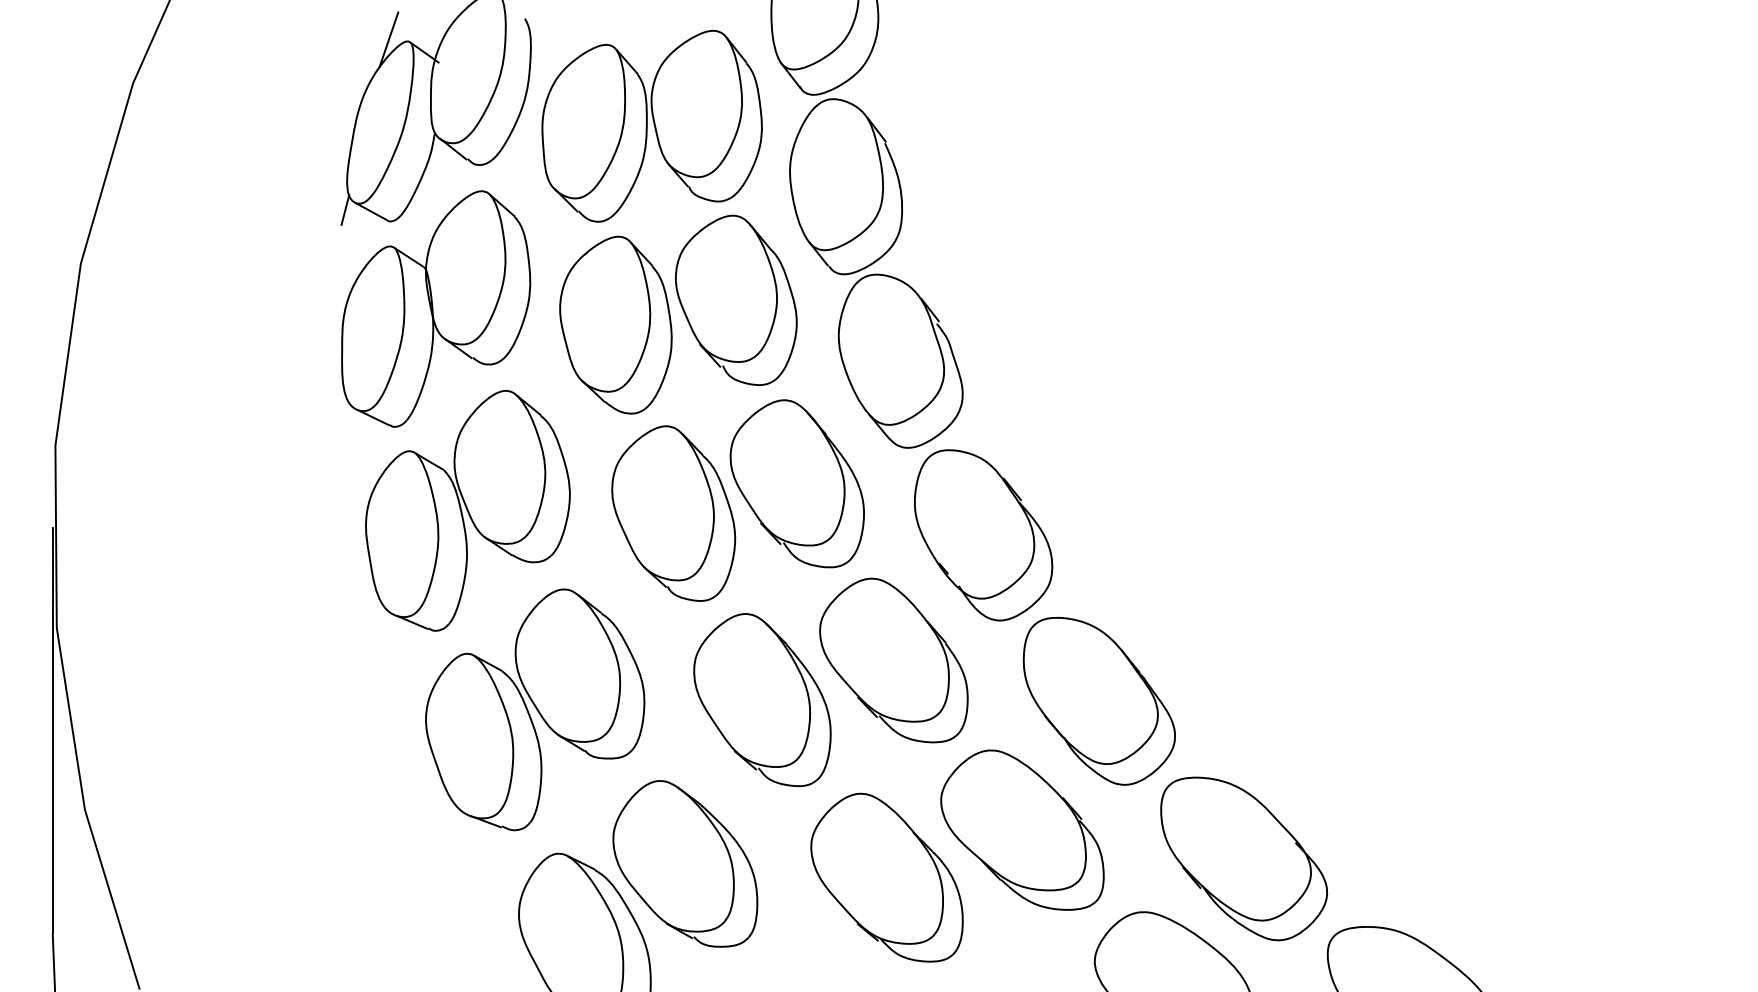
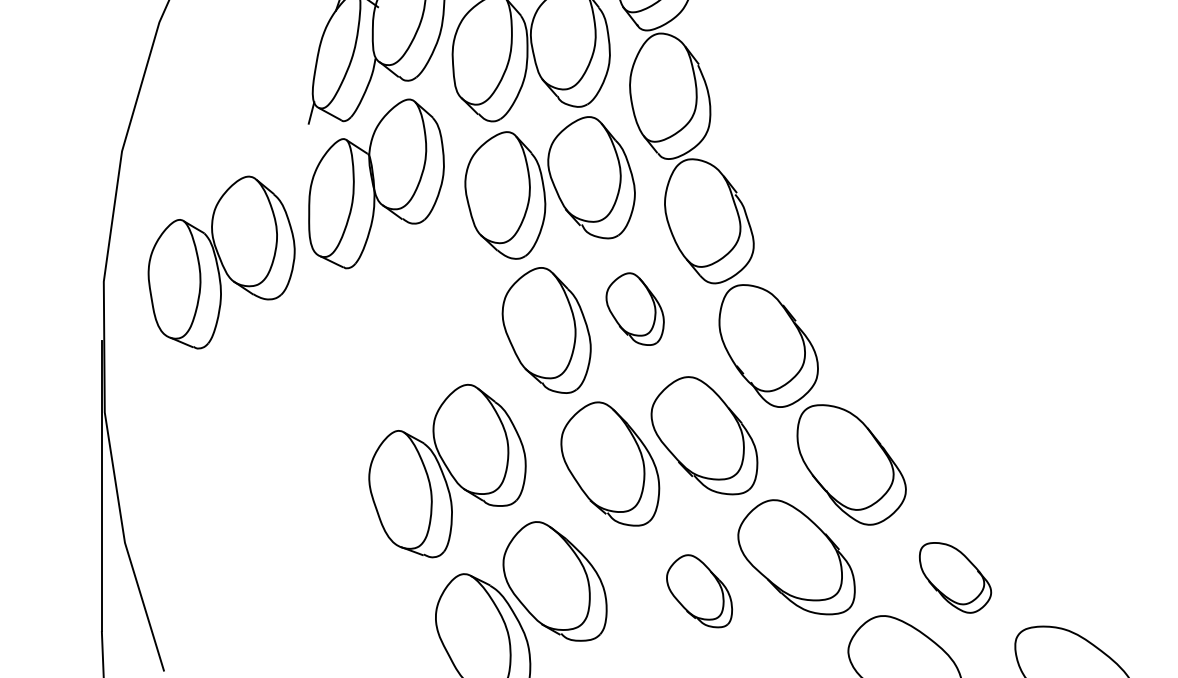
part: (796, 483) -> (634, 308), size x0.6
part: (467, 510) -> (221, 262), moved
part: (1244, 858) -> (955, 577), size x0.6
part: (886, 877) -> (699, 591), size x0.6

